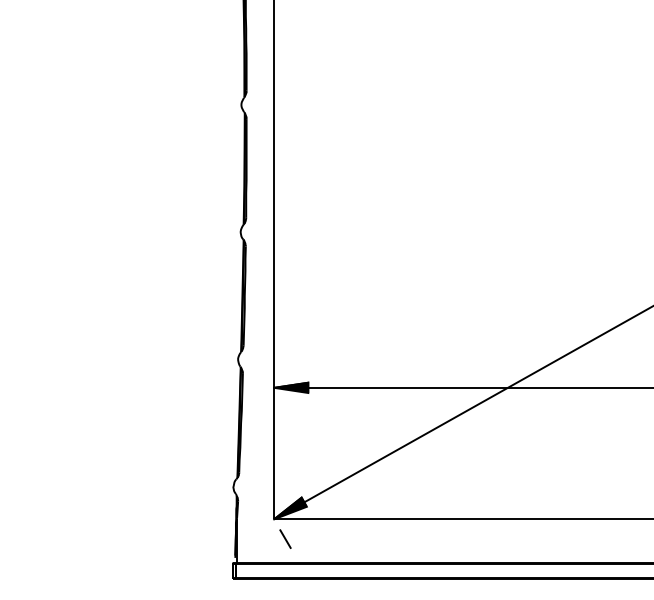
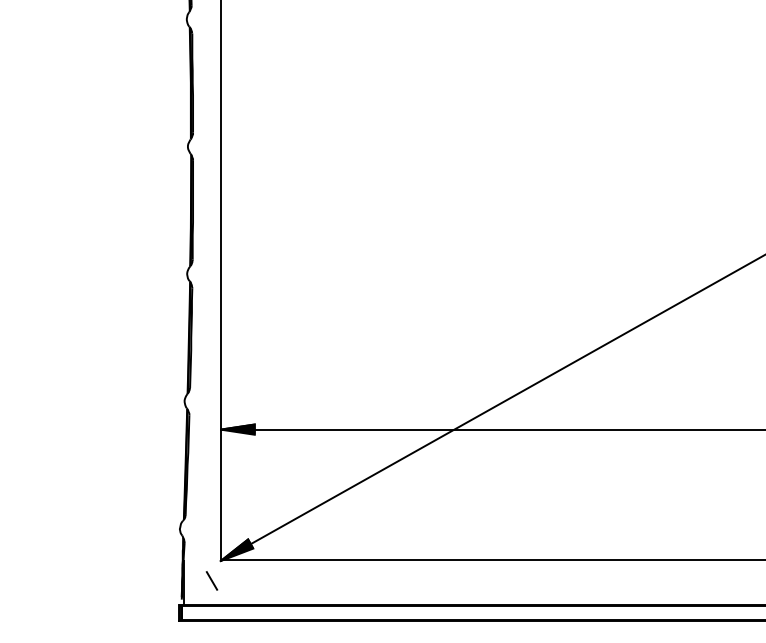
line: (285, 538) -> (211, 580), moved

